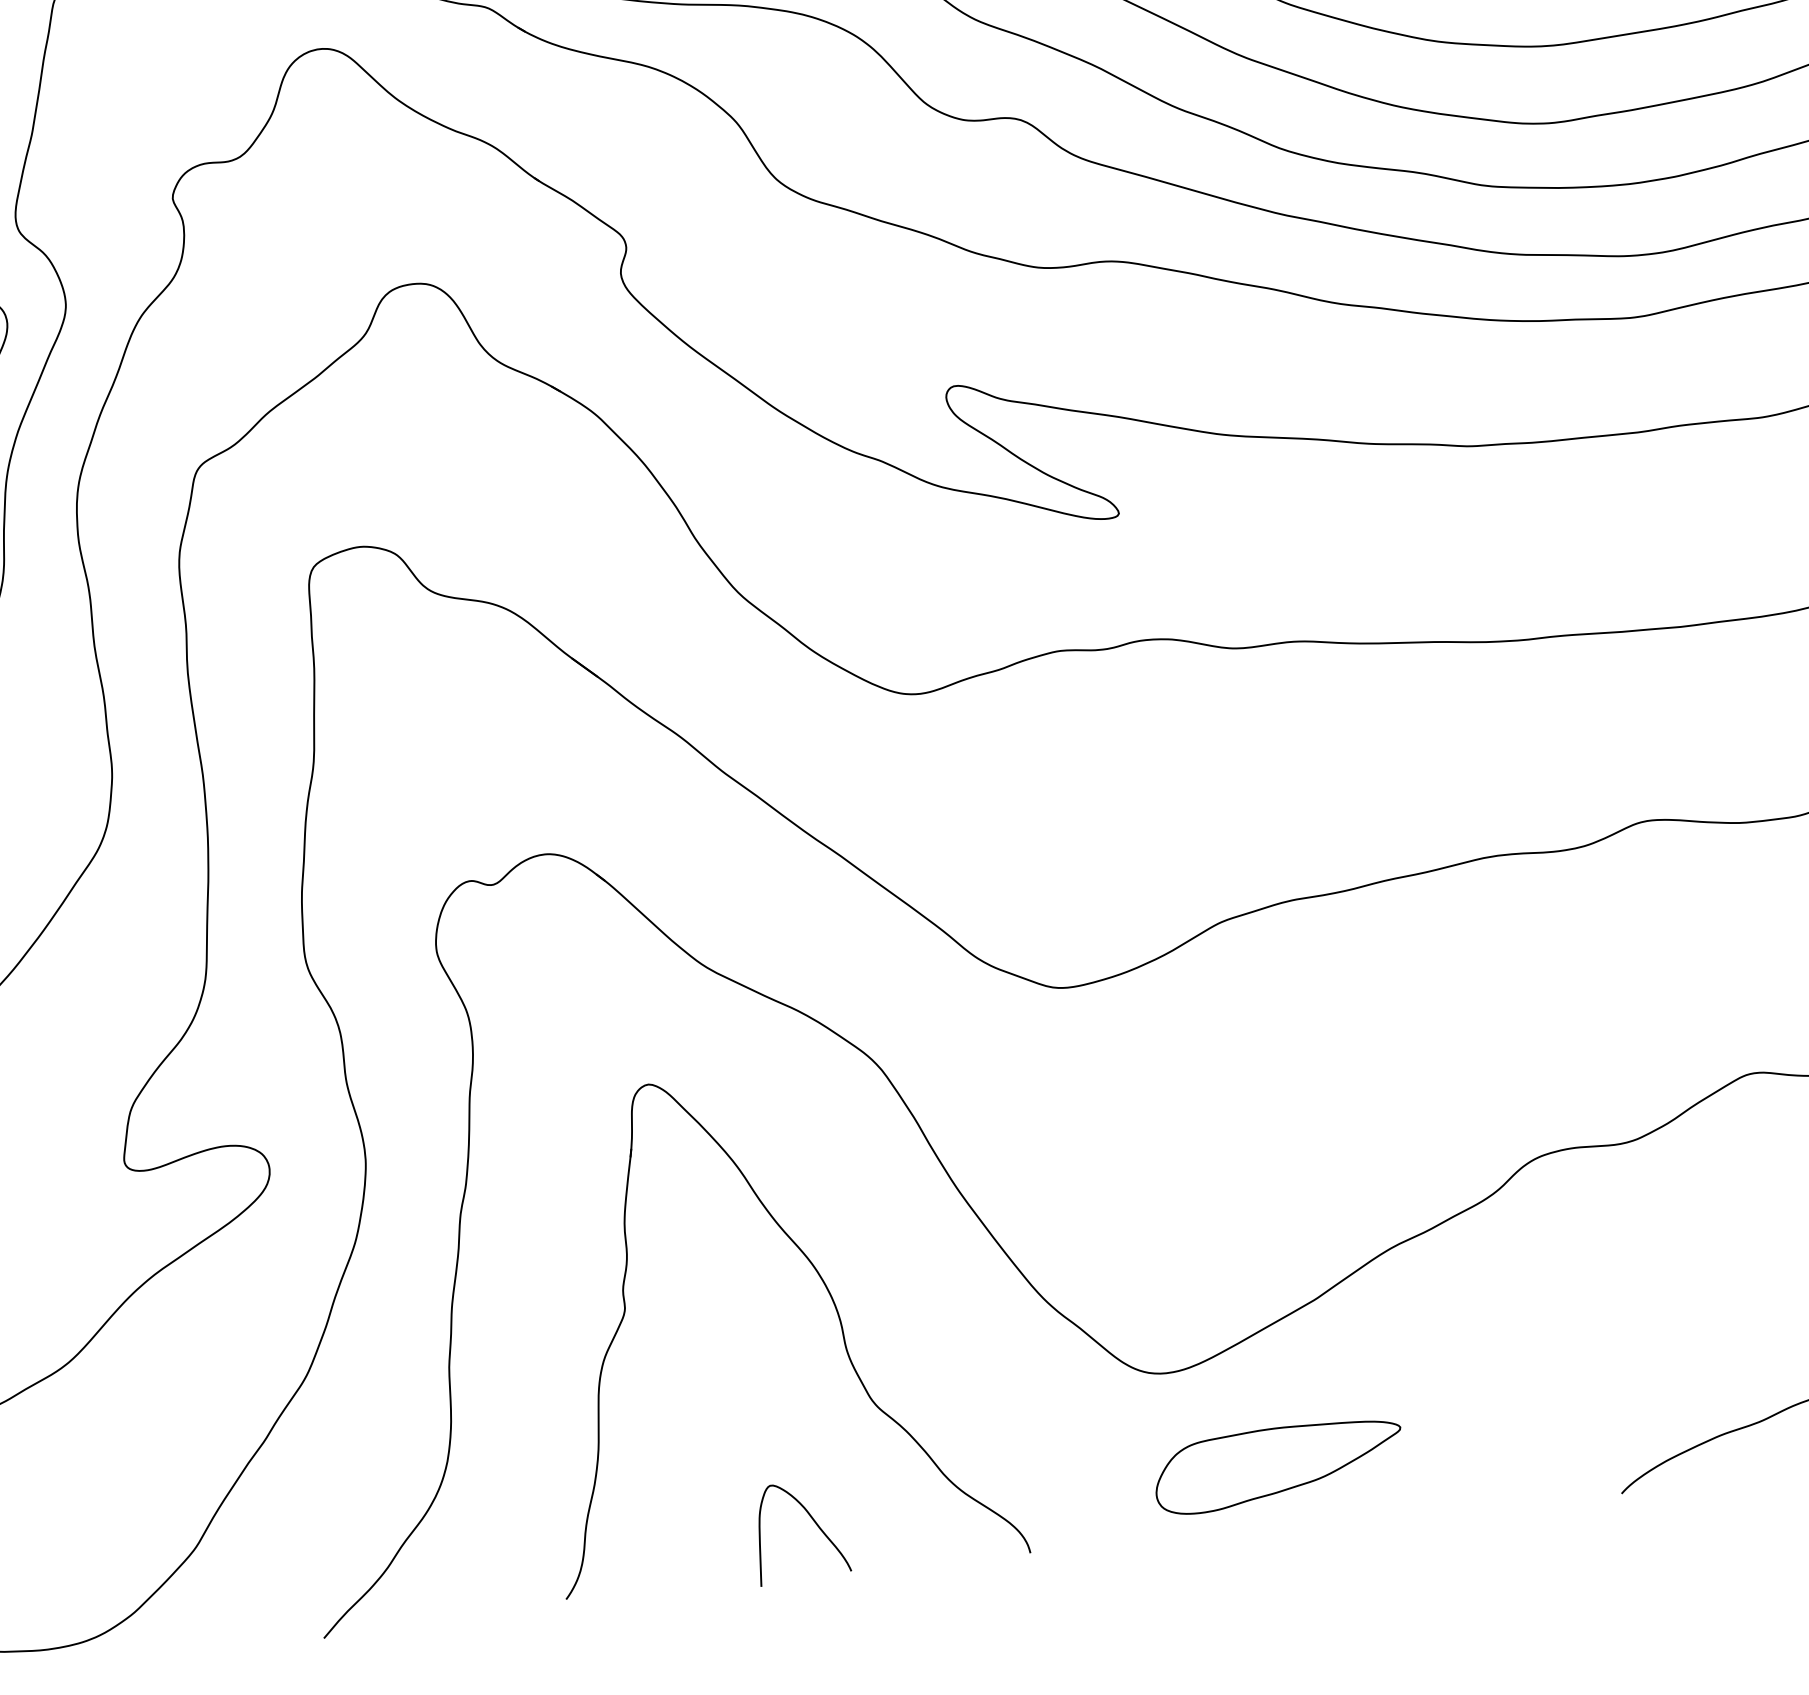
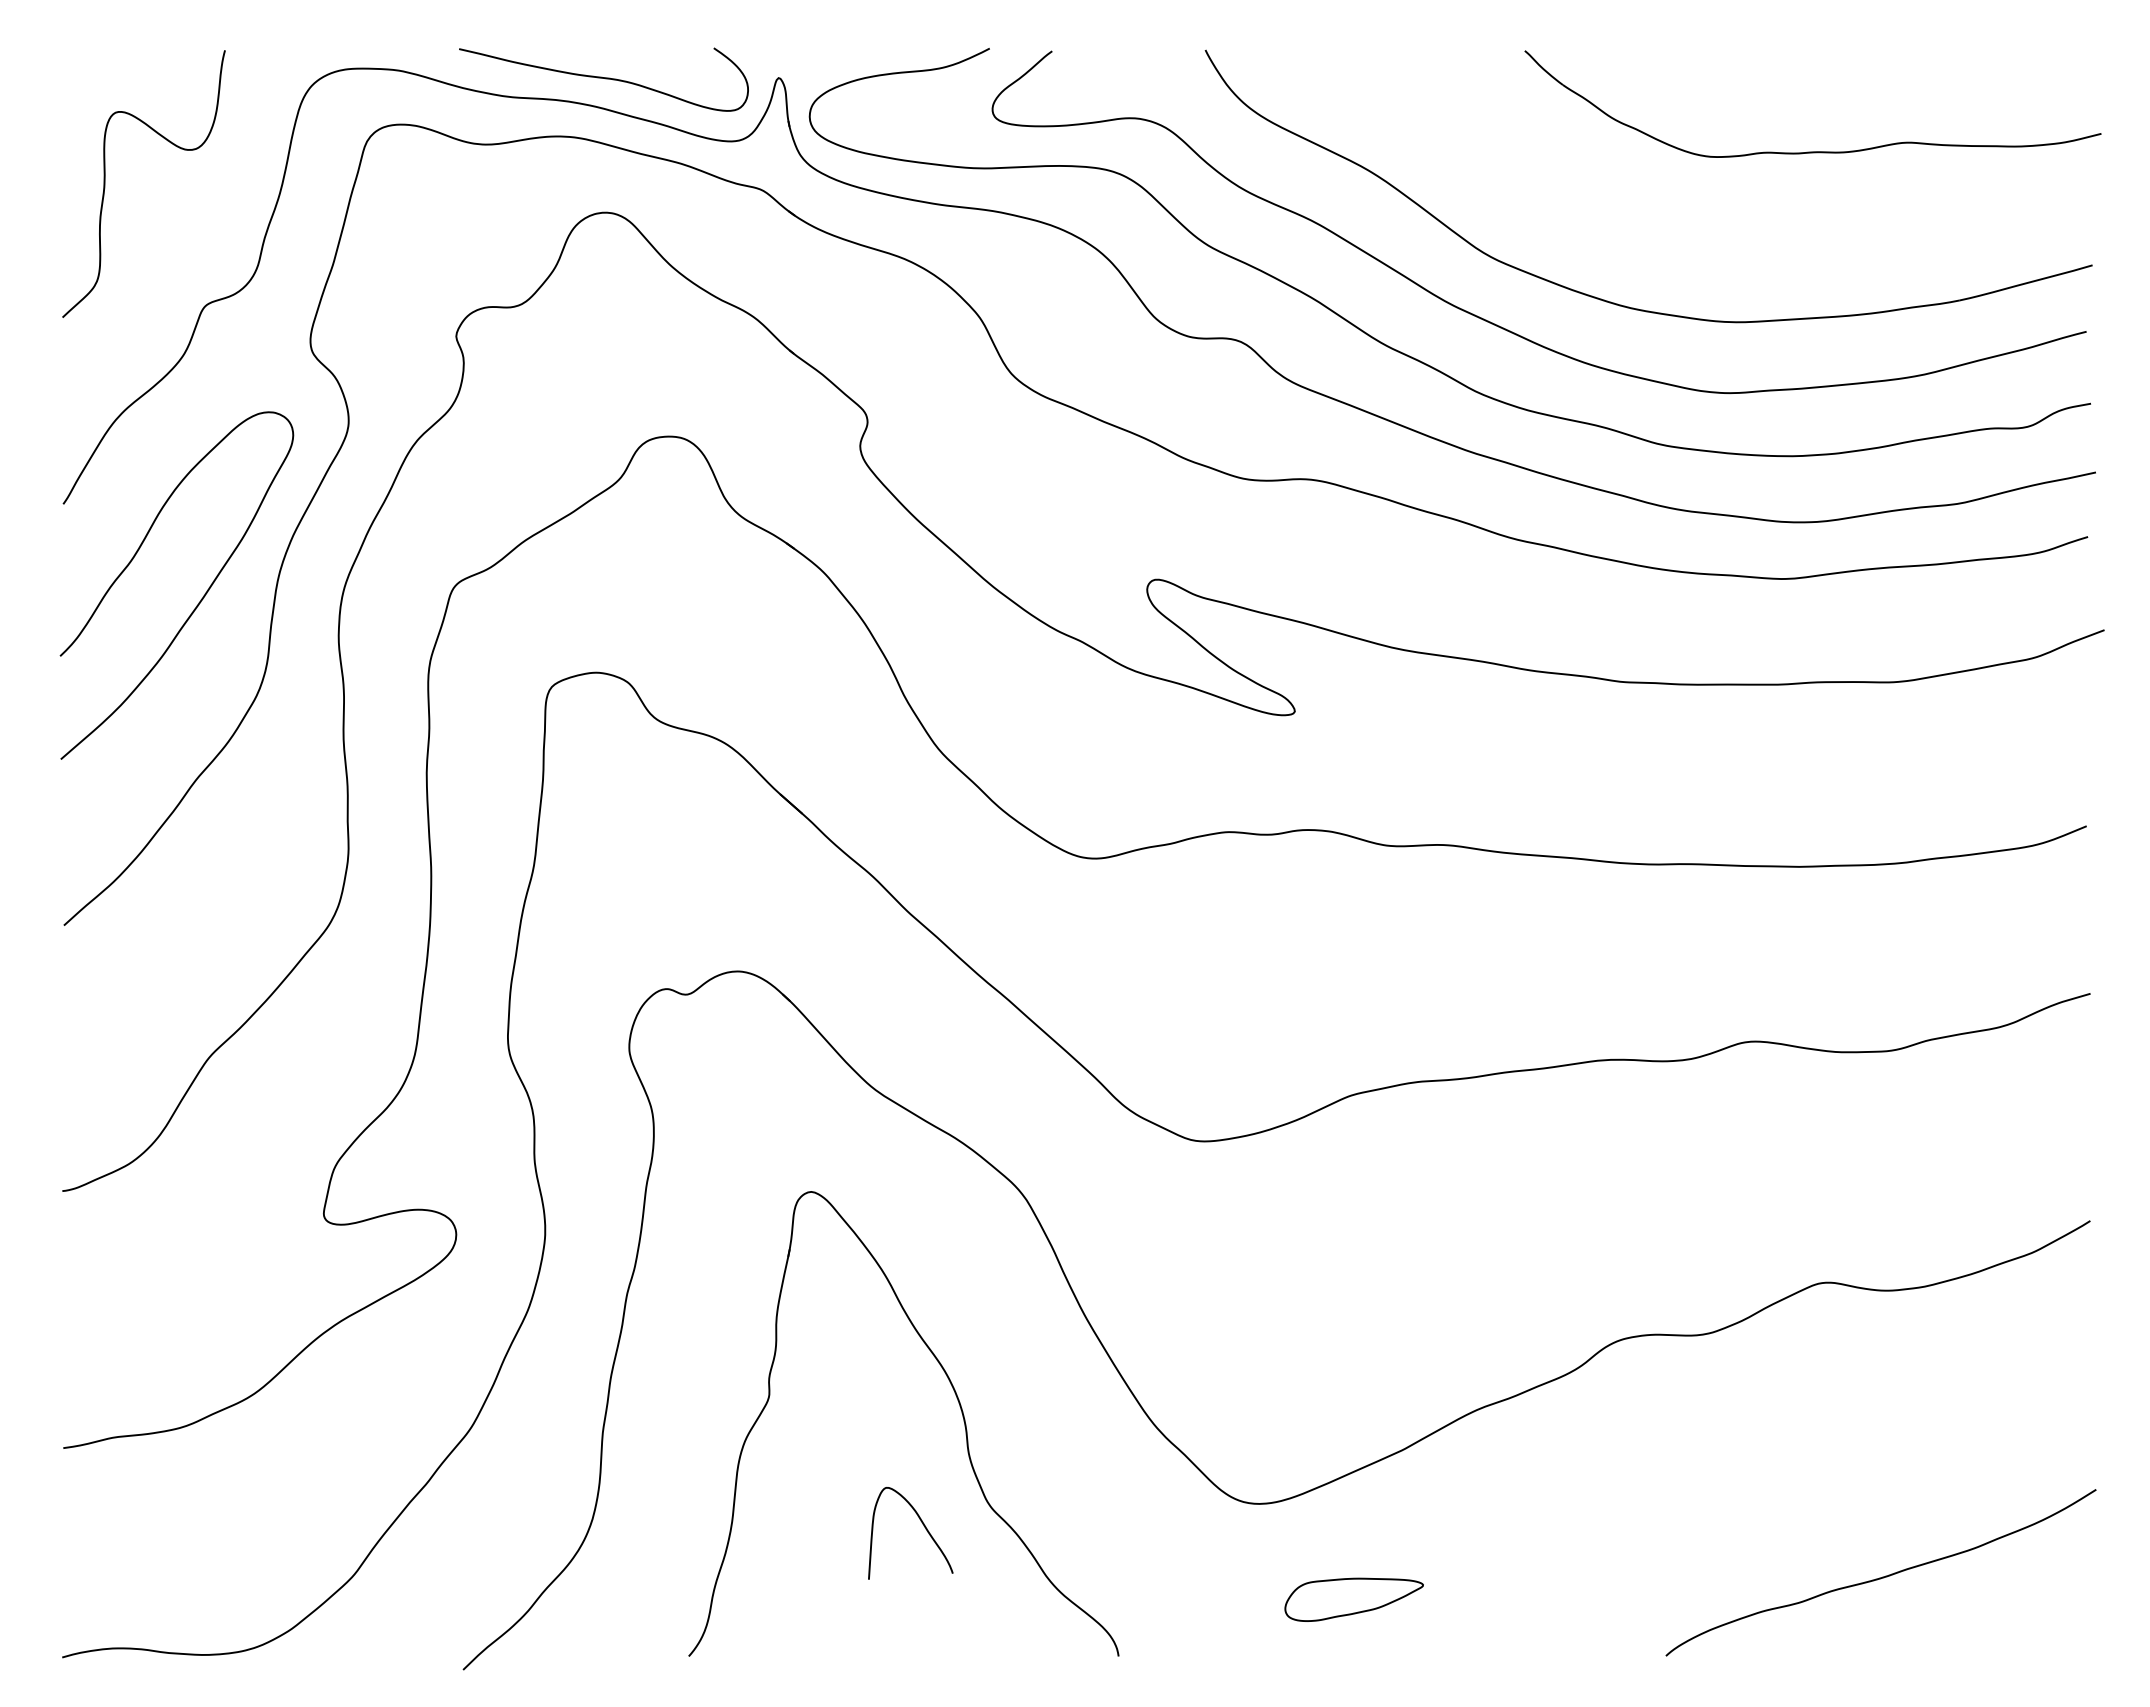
part: (1278, 1466) -> (1353, 1599), size x0.6
curve: (814, 1523) -> (923, 1526), moved

